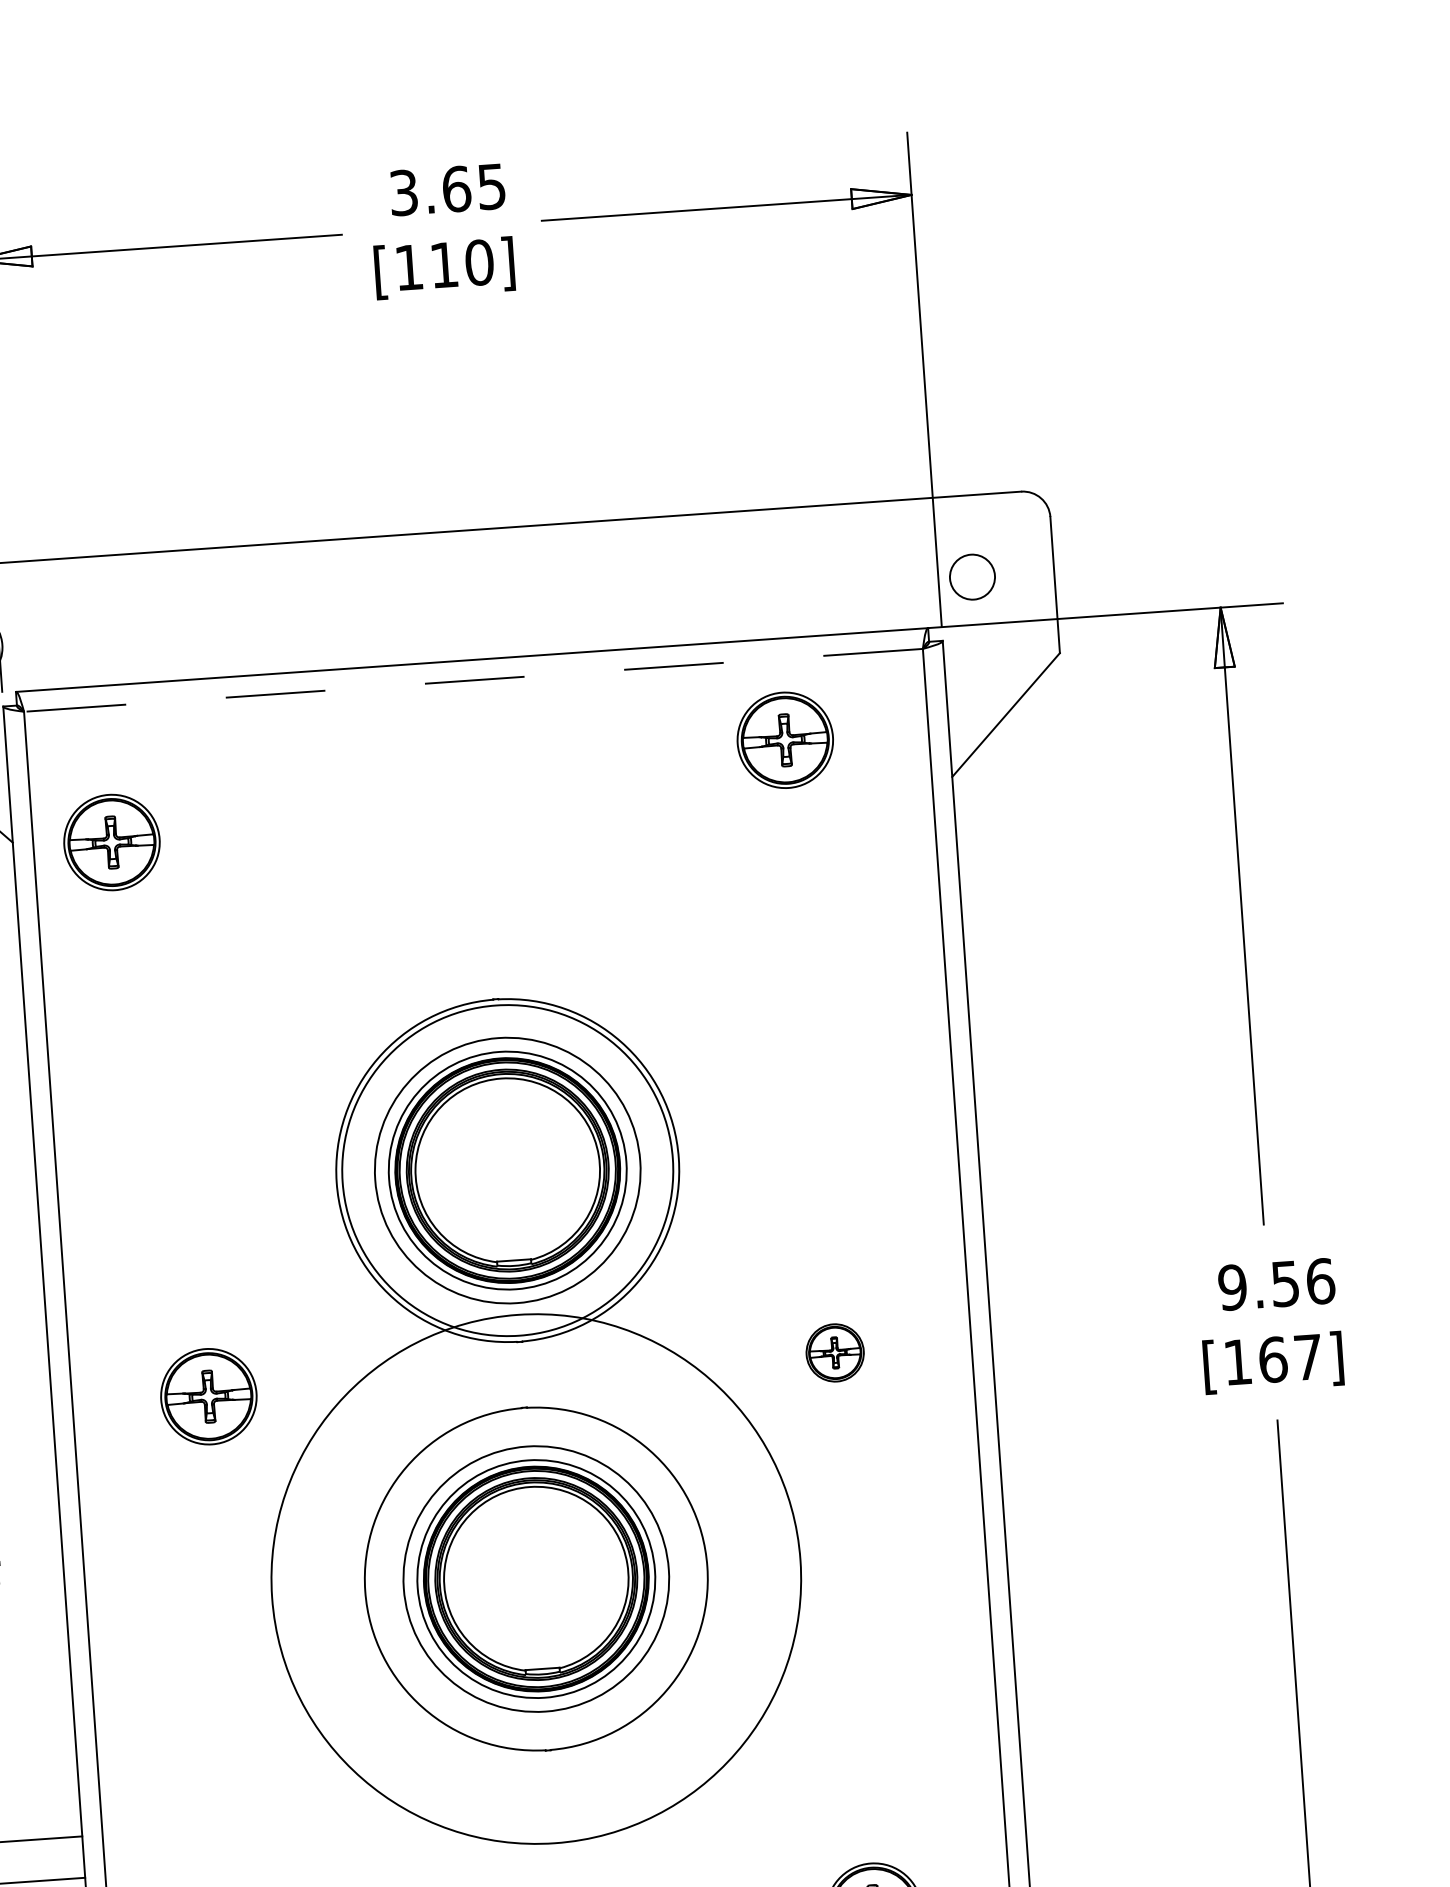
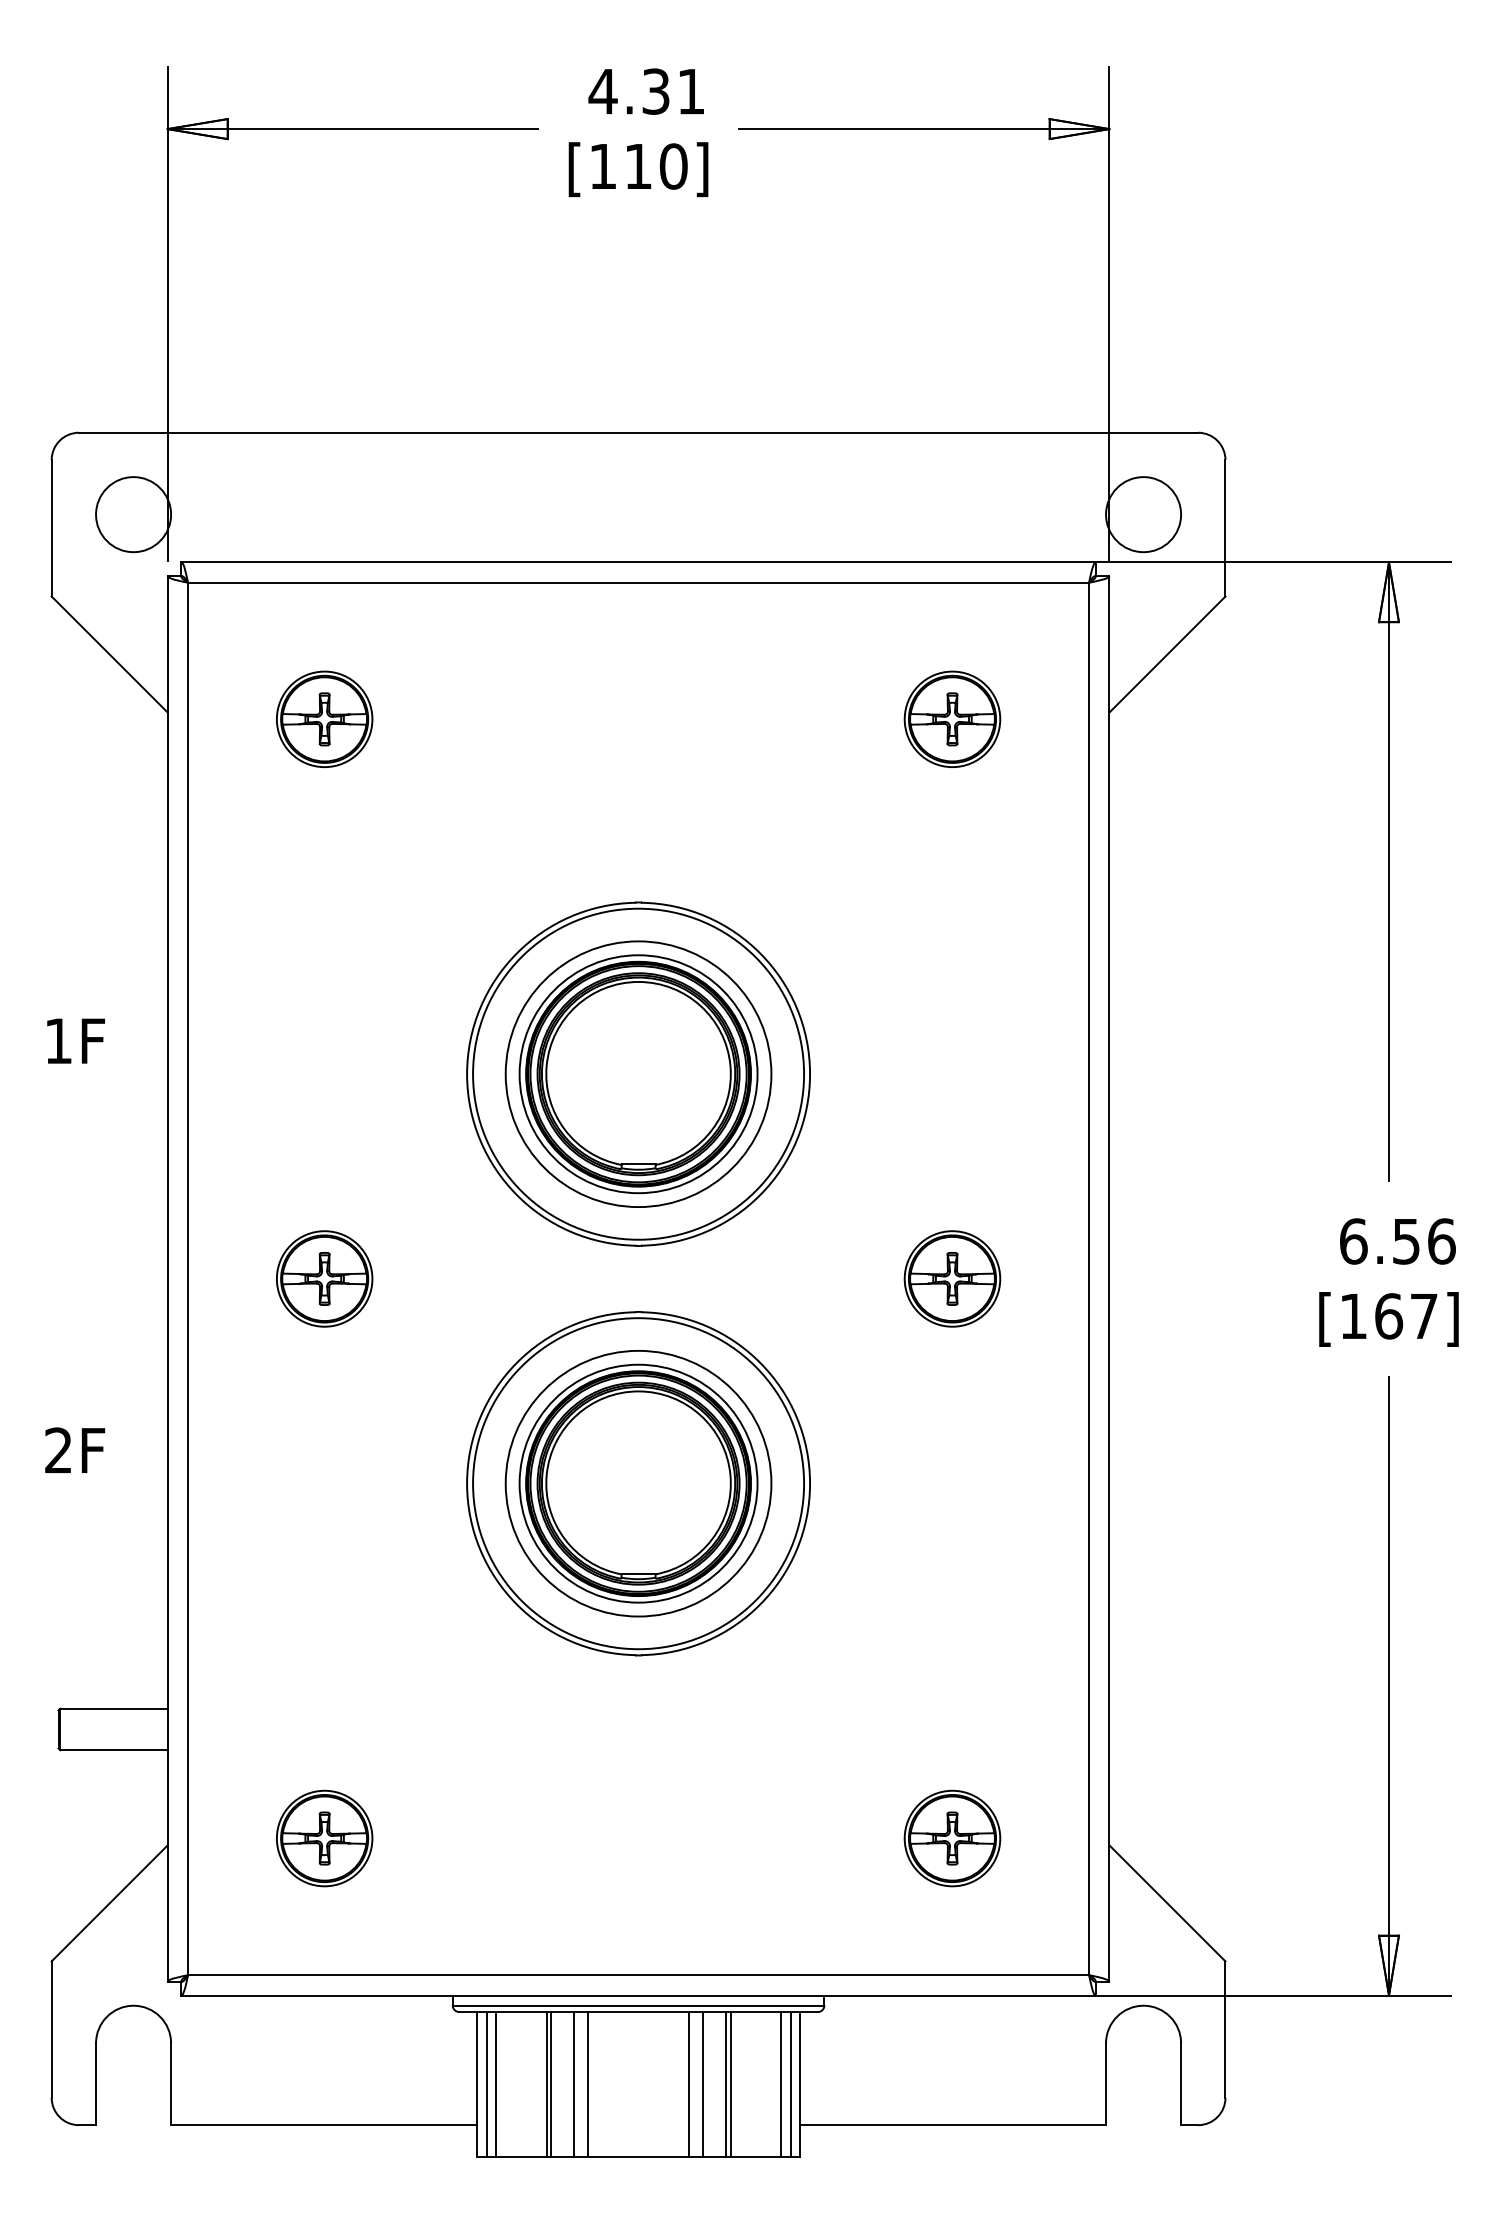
text: (447, 189) -> (646, 91), 3.65 -> 4.31
circle: (972, 577) -> (1143, 514), size x1.67
line: (473, 680) -> (638, 582), dashed -> solid
part: (785, 739) -> (952, 718), moved
part: (111, 841) -> (324, 718), moved
text: (1232, 1287) -> (1353, 1241), 9.56 -> 6.56
part: (835, 1352) -> (952, 1278), size x1.67
circle: (536, 1578) -> (638, 1483), size x0.62

